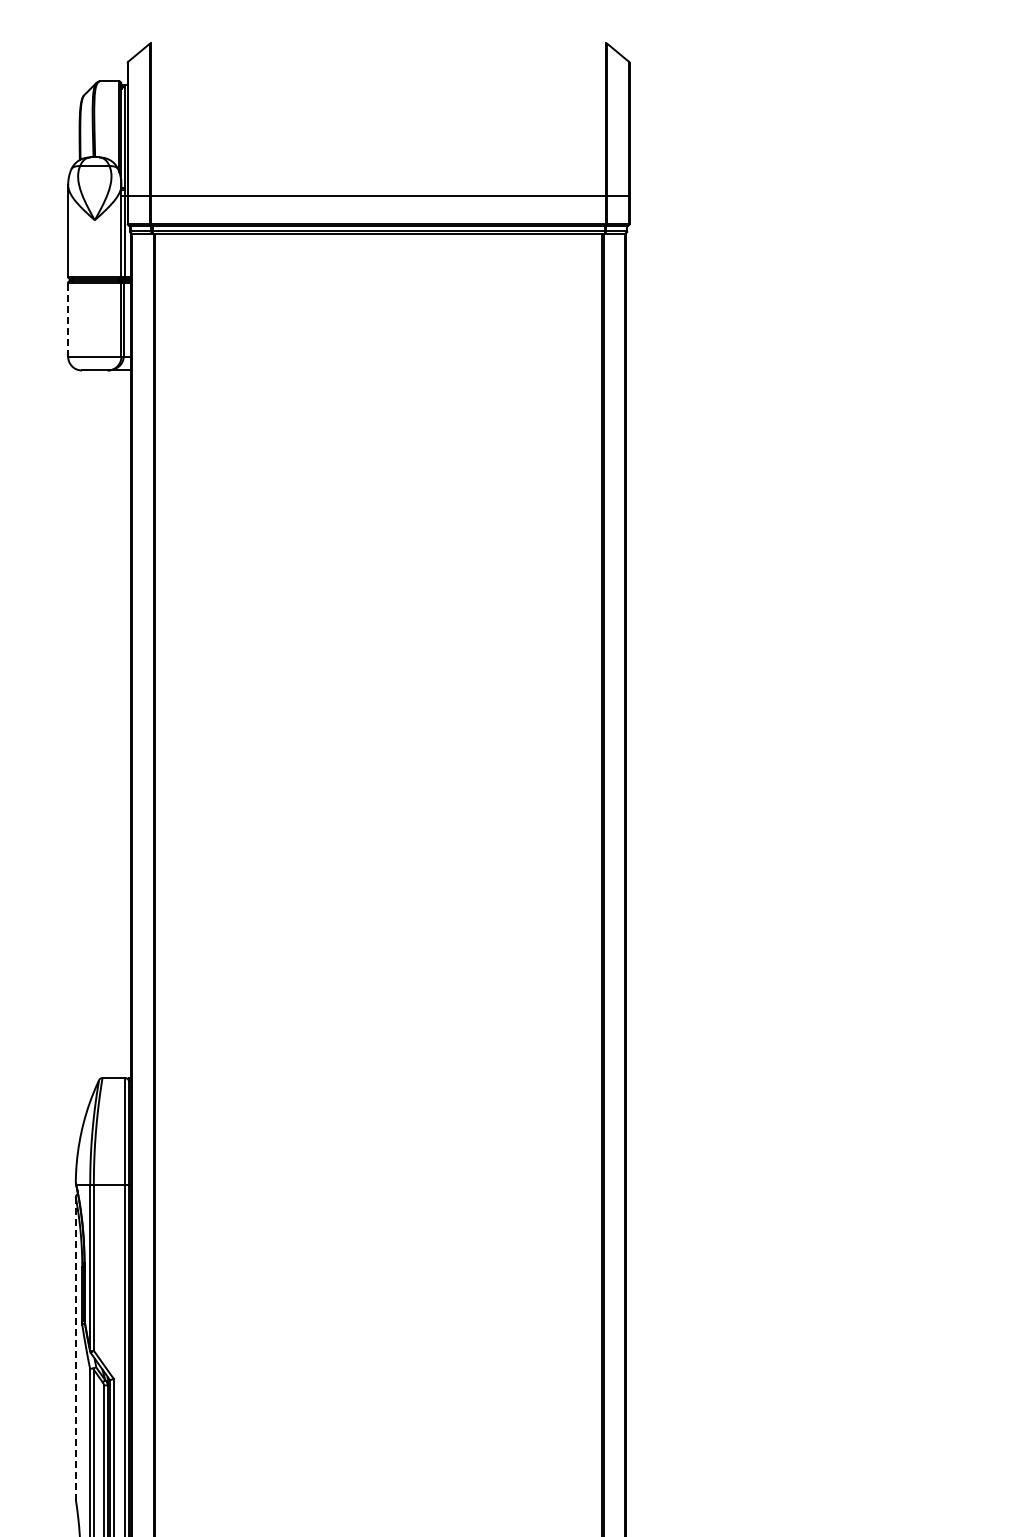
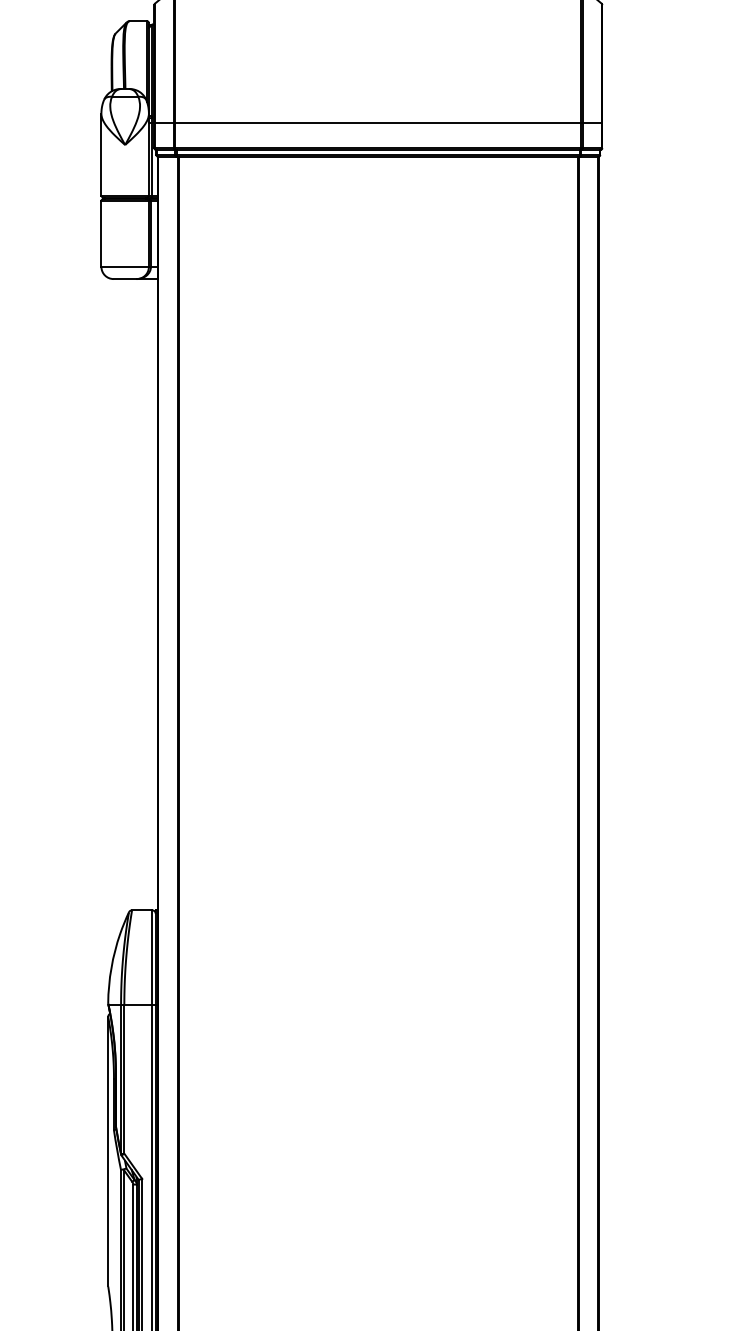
line: (68, 319) -> (101, 233), dashed -> solid
line: (75, 1349) -> (107, 1152), dashed -> solid

